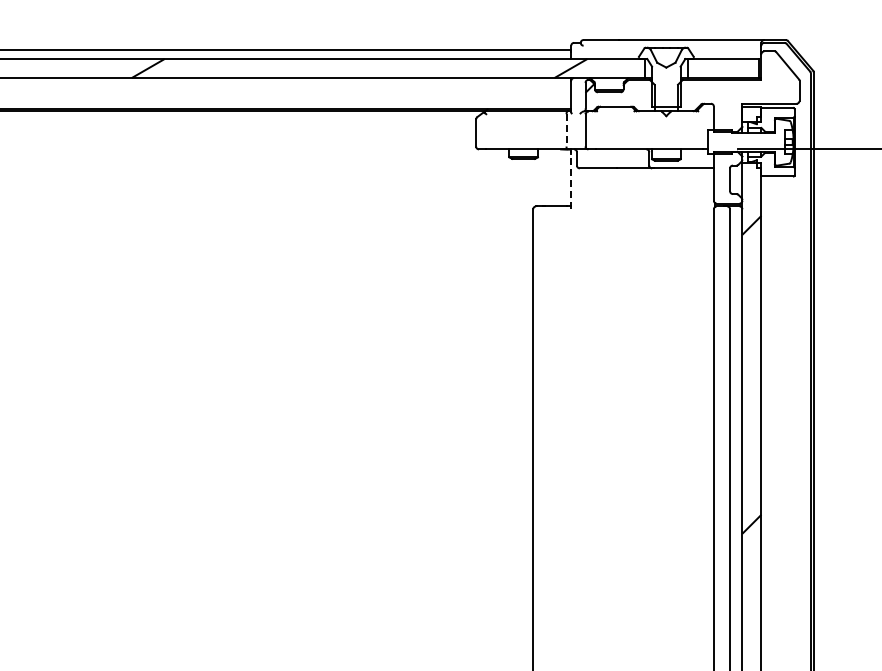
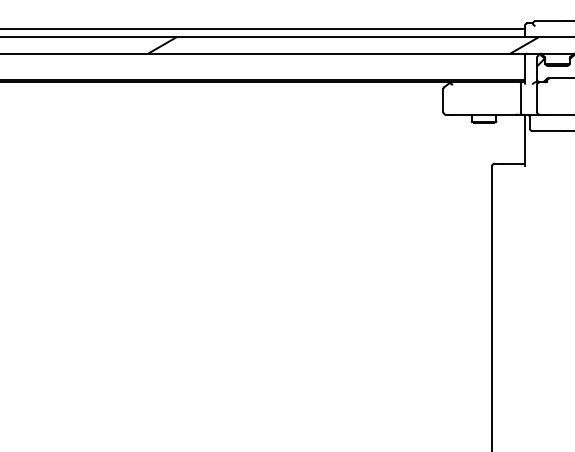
line: (566, 130) -> (520, 98), dashed -> solid
line: (571, 181) -> (525, 142), dashed -> solid

